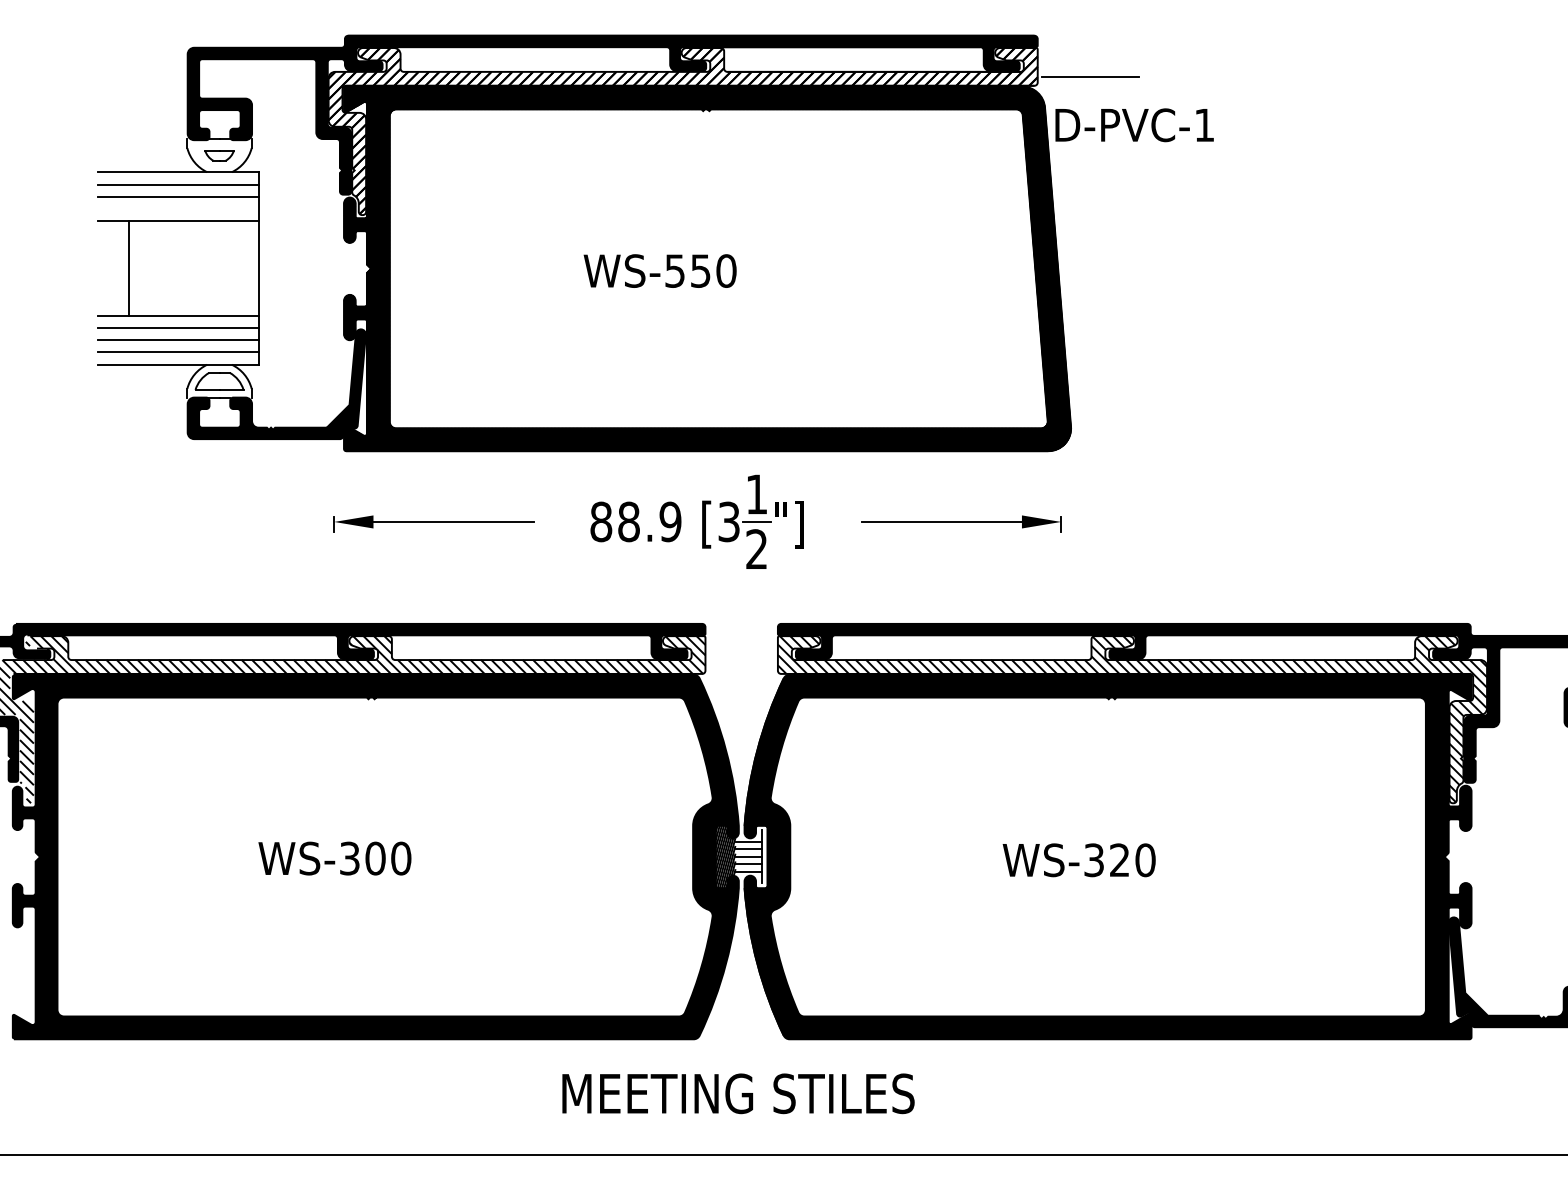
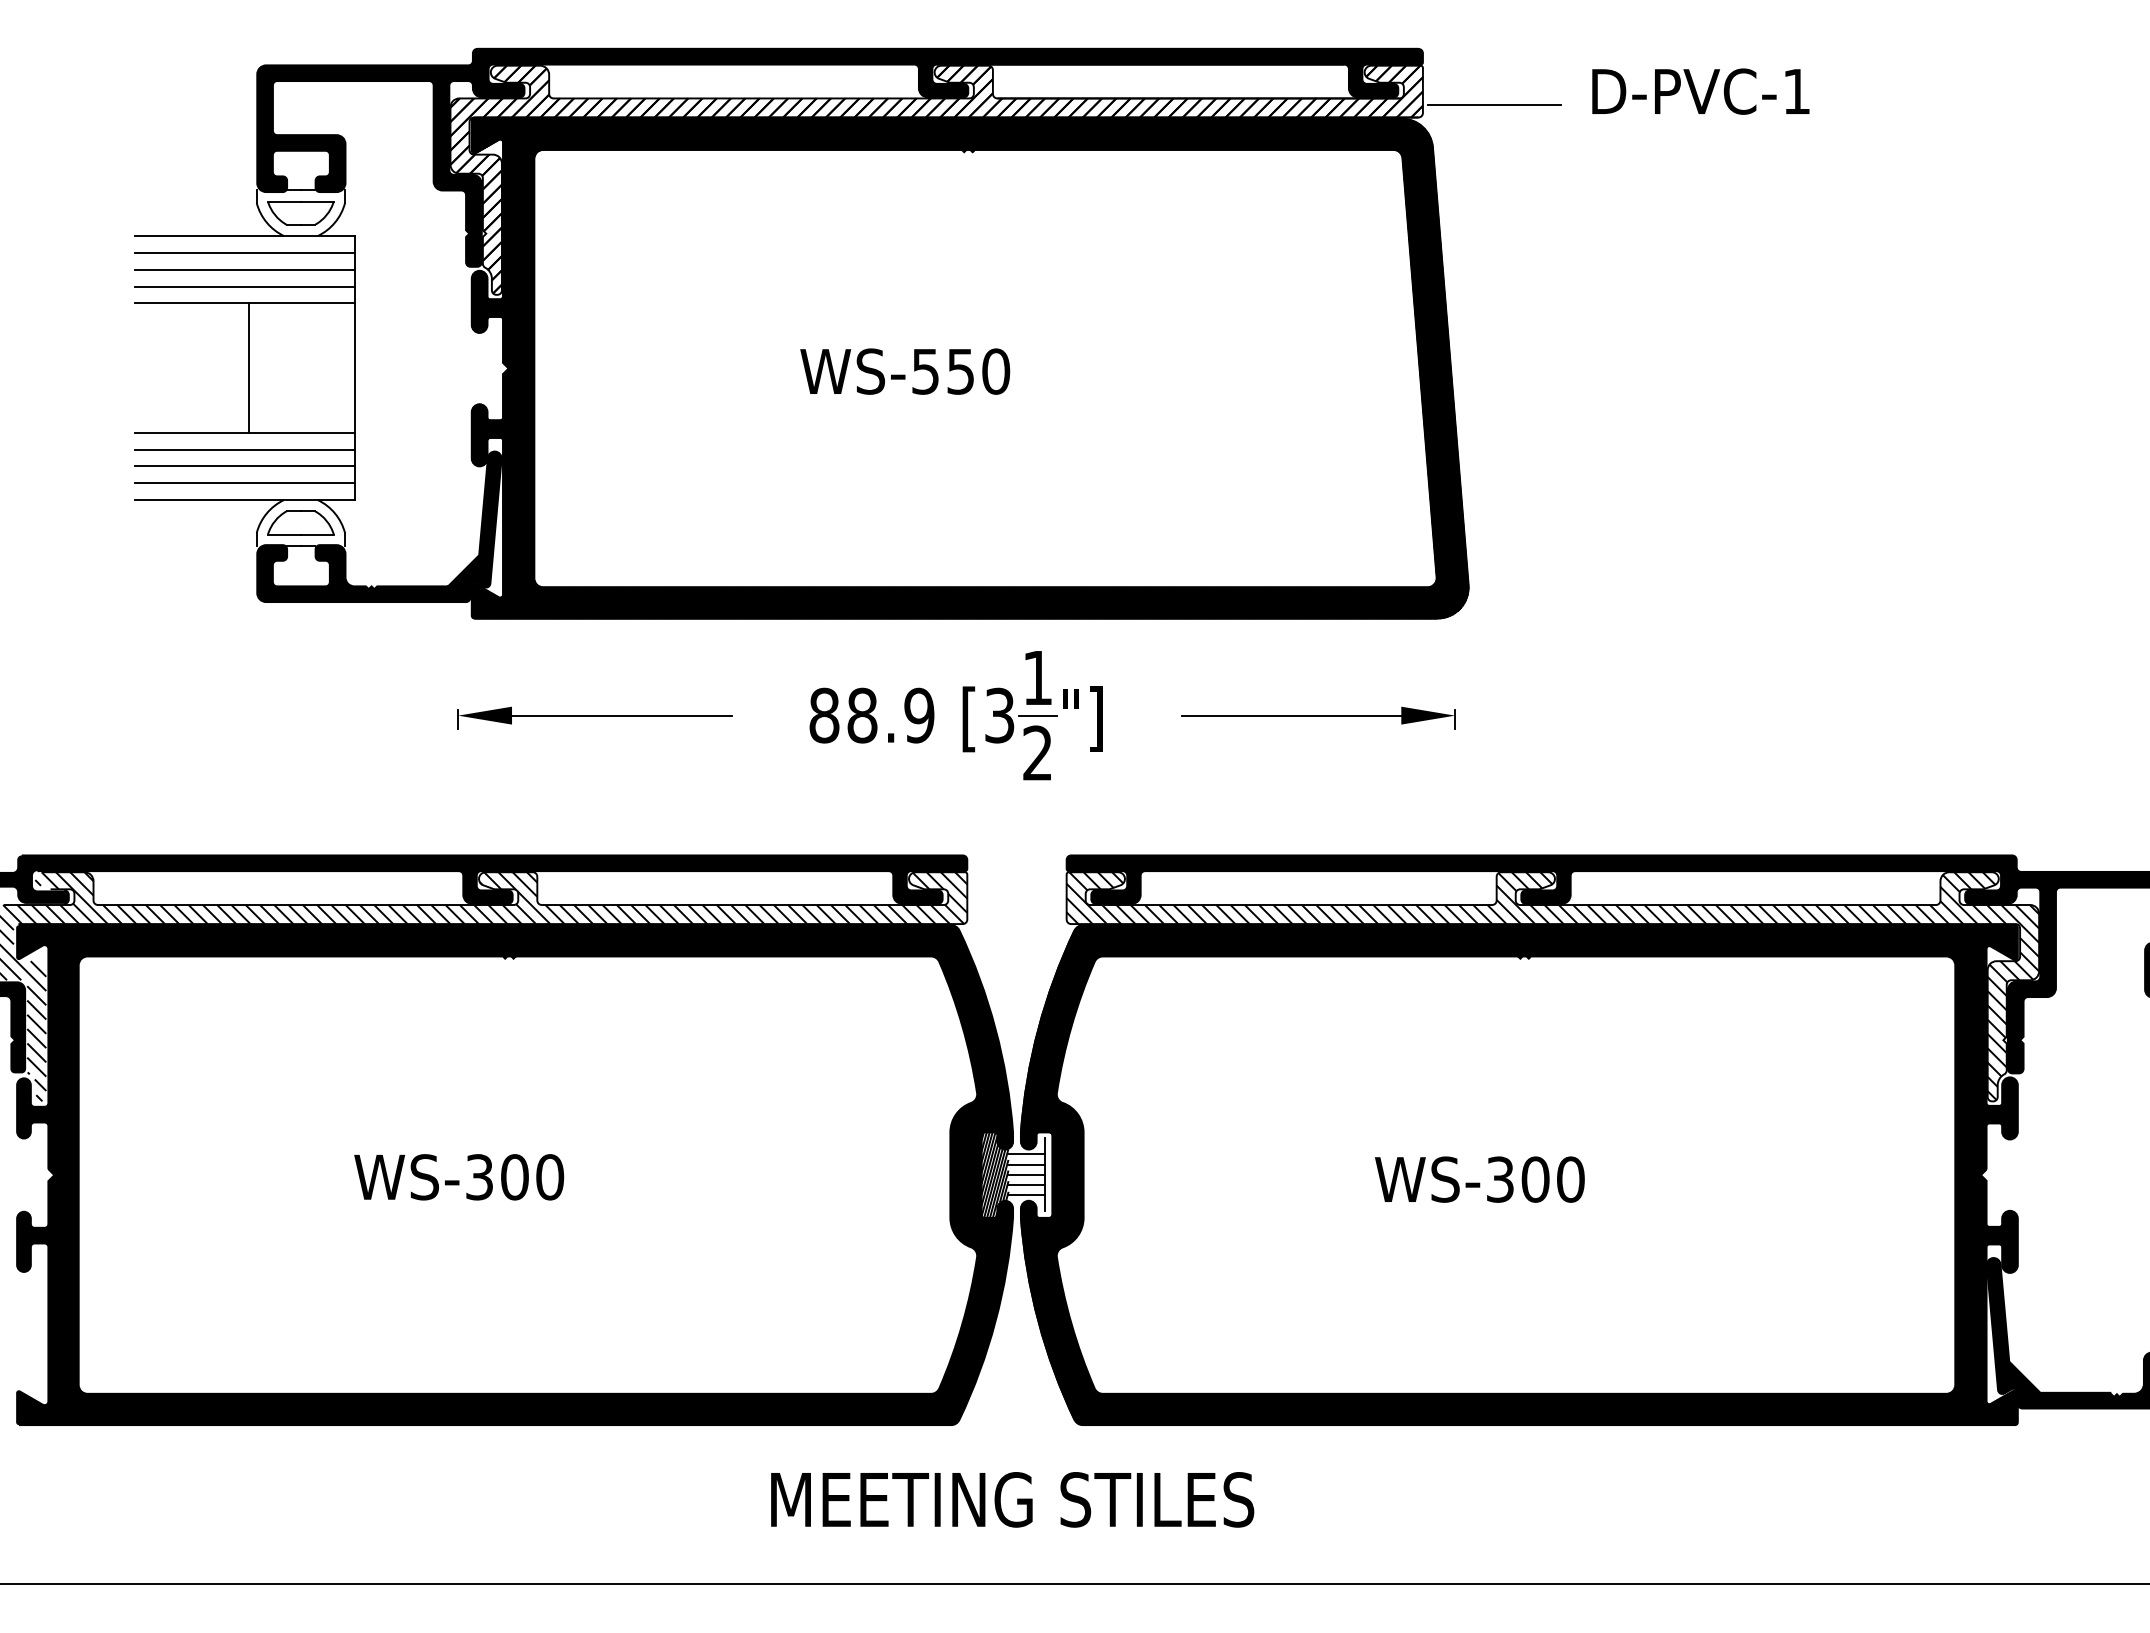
text: (1134, 125) -> (1700, 91), moved
part: (219, 155) -> (300, 213), size x1.67
line: (178, 209) -> (244, 286), added
line: (128, 268) -> (248, 367), moved
text: (1119, 860) -> (1535, 1179), WS-320 -> WS-300

